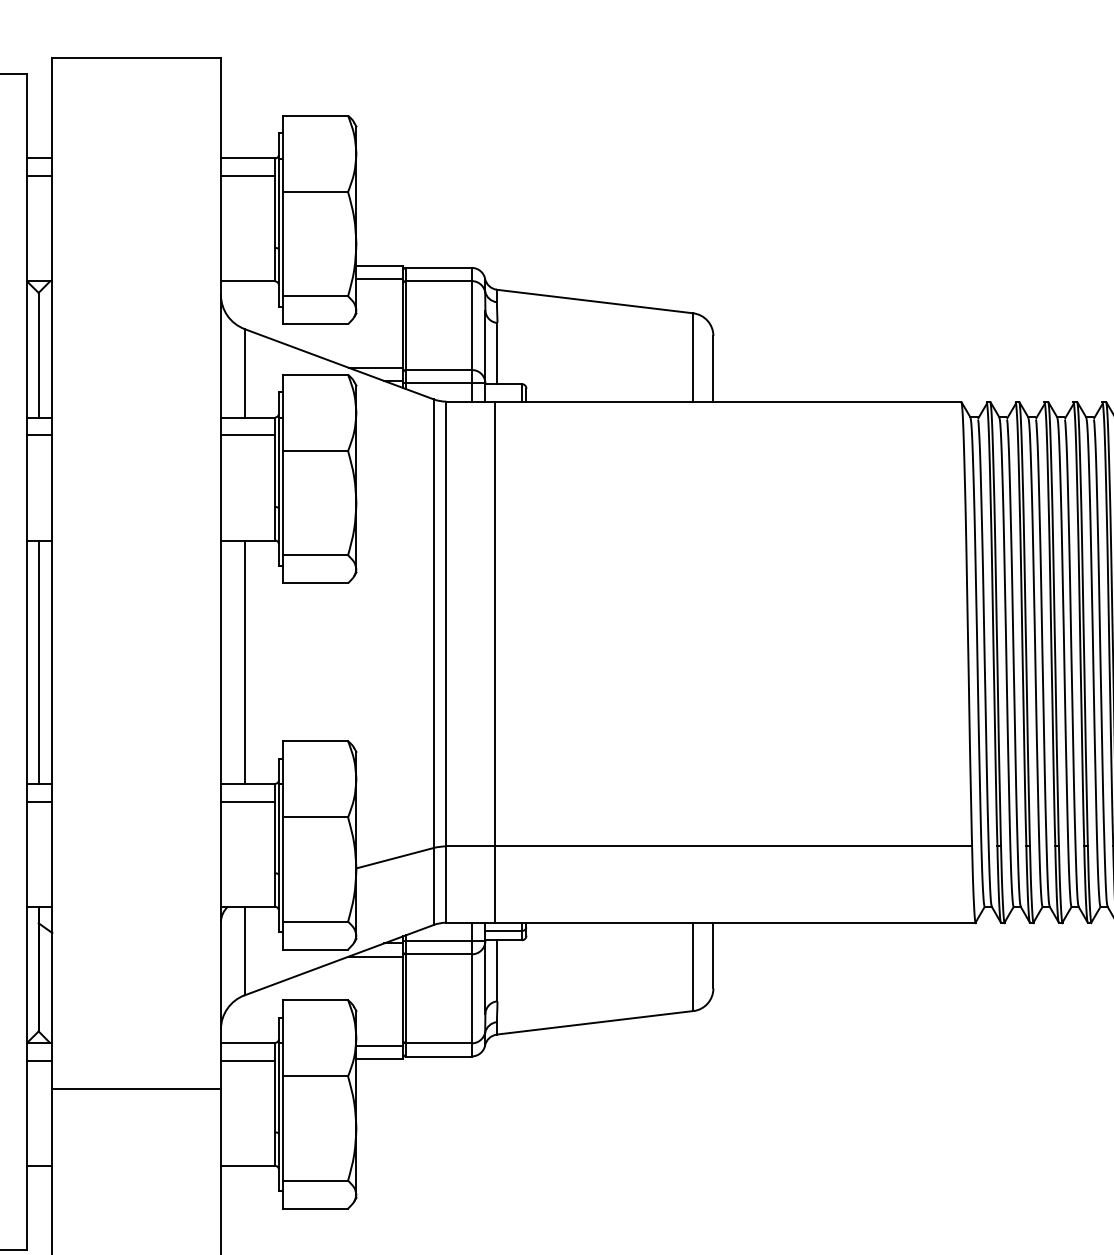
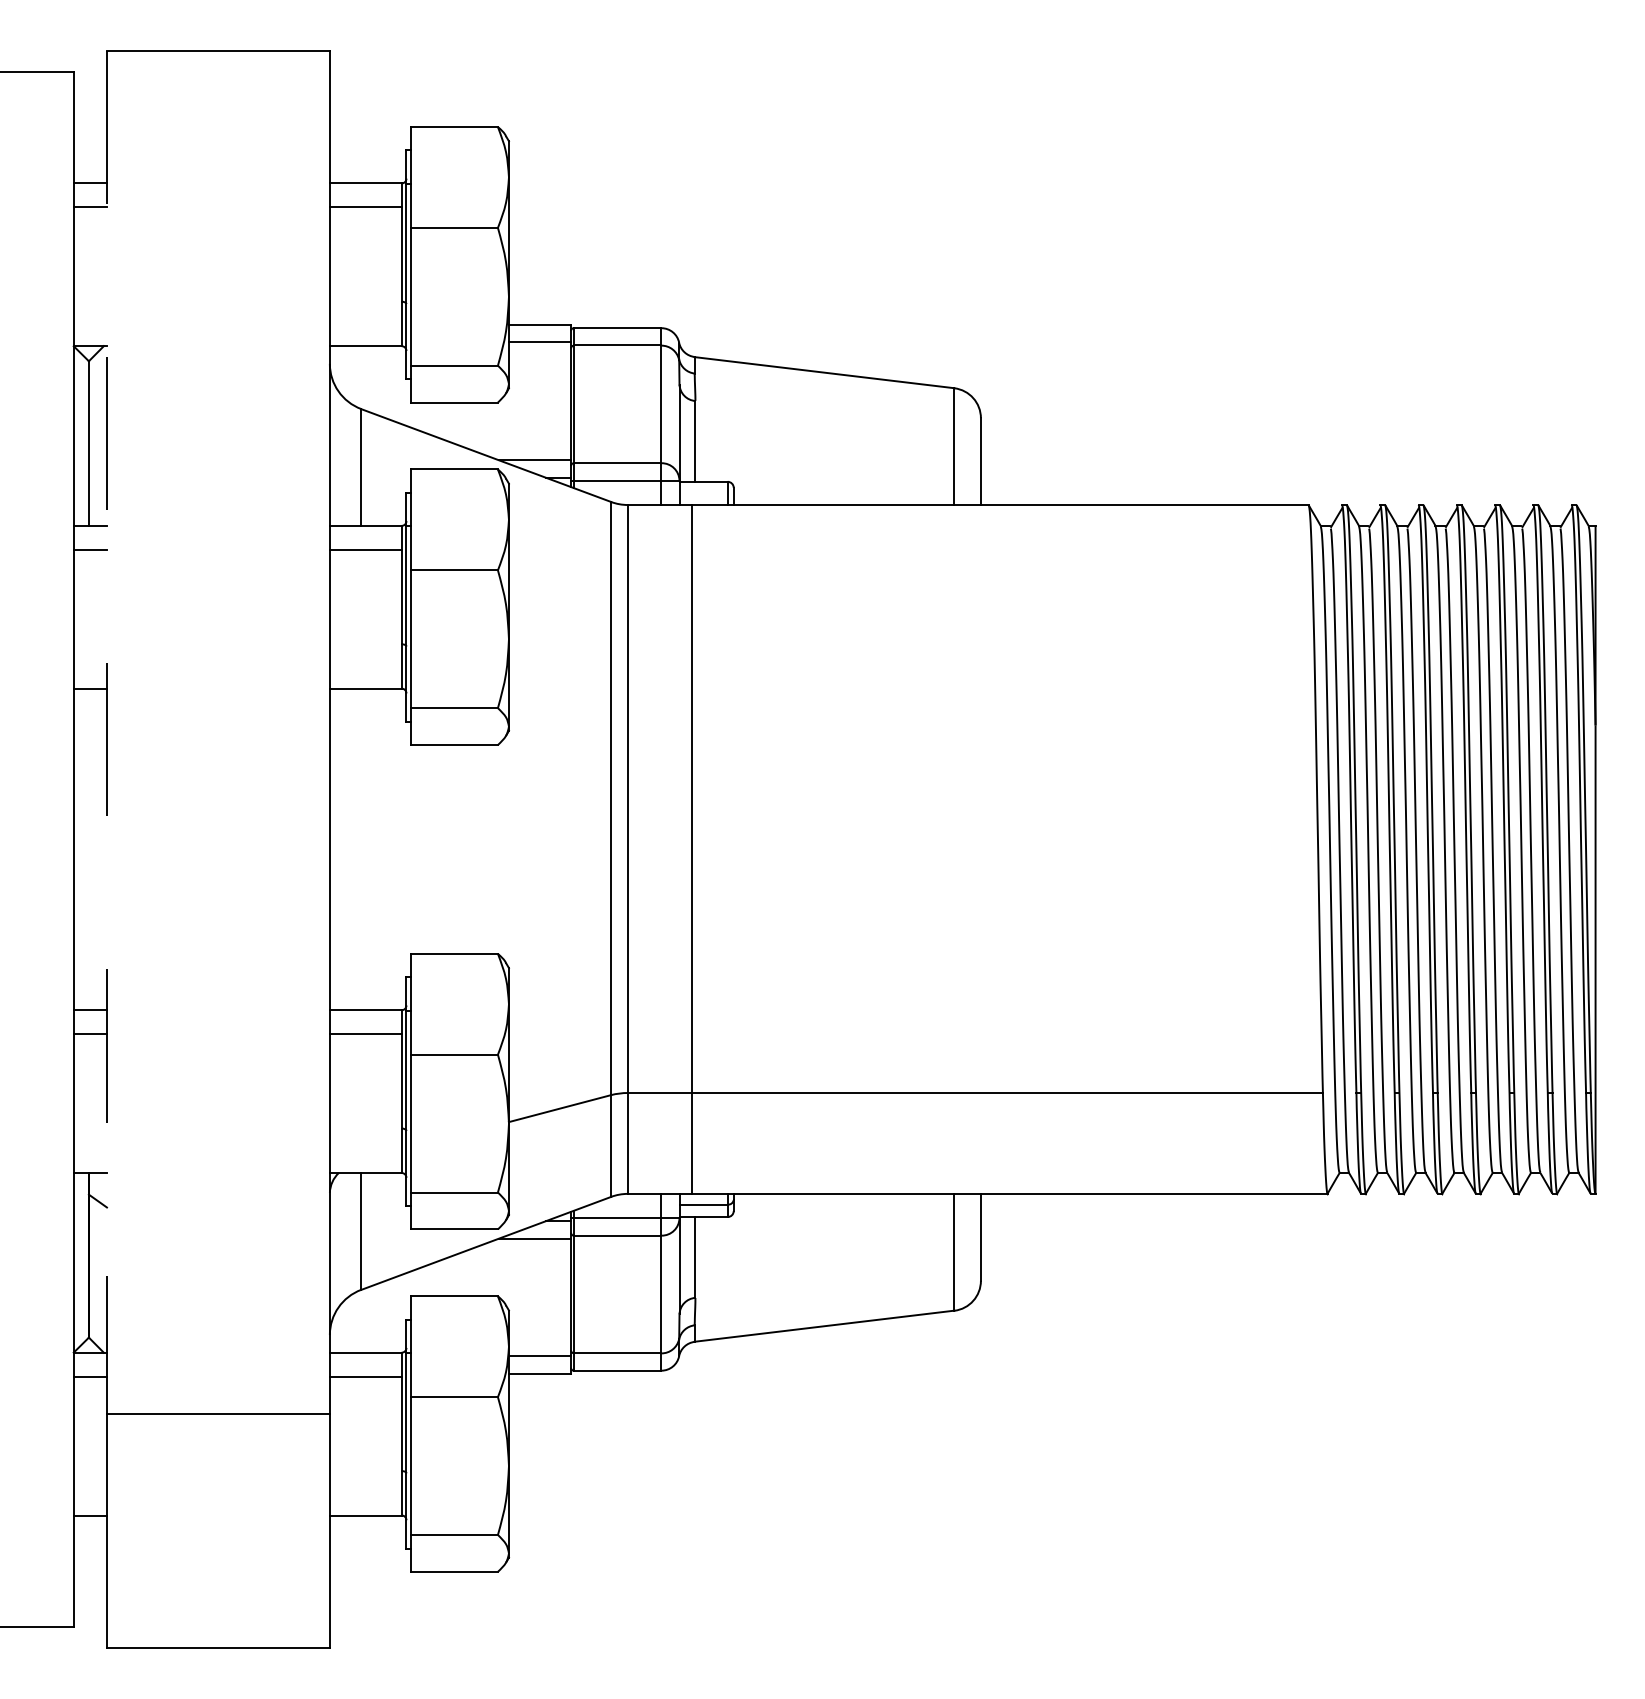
line: (51, 573) -> (106, 732), solid -> dashed
line: (38, 662) -> (88, 849), removed
line: (244, 662) -> (361, 849), removed

